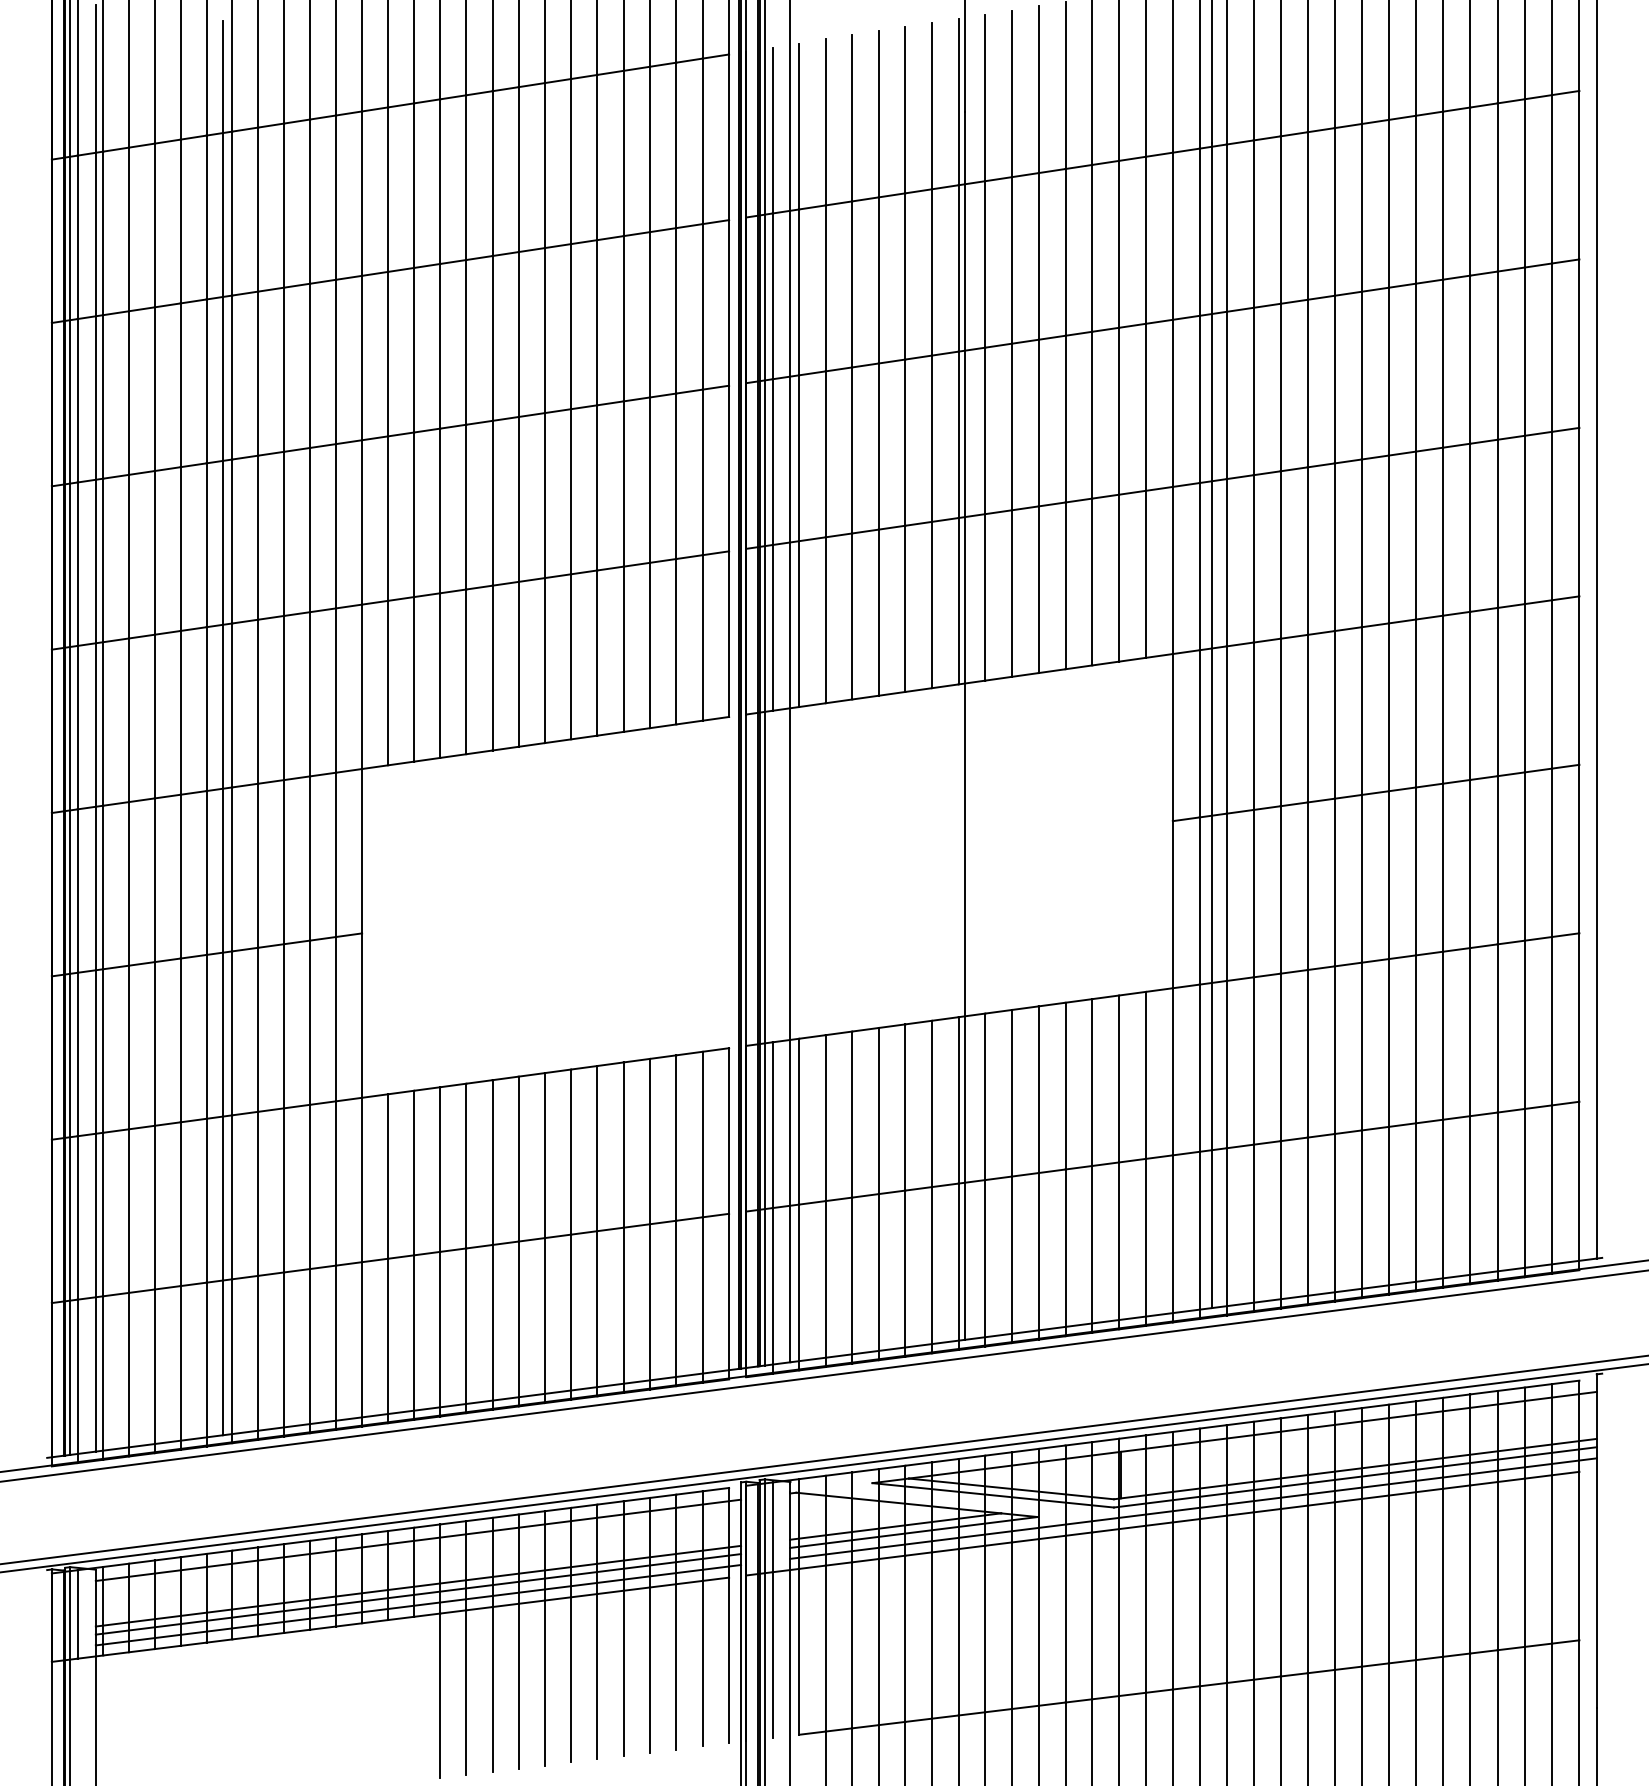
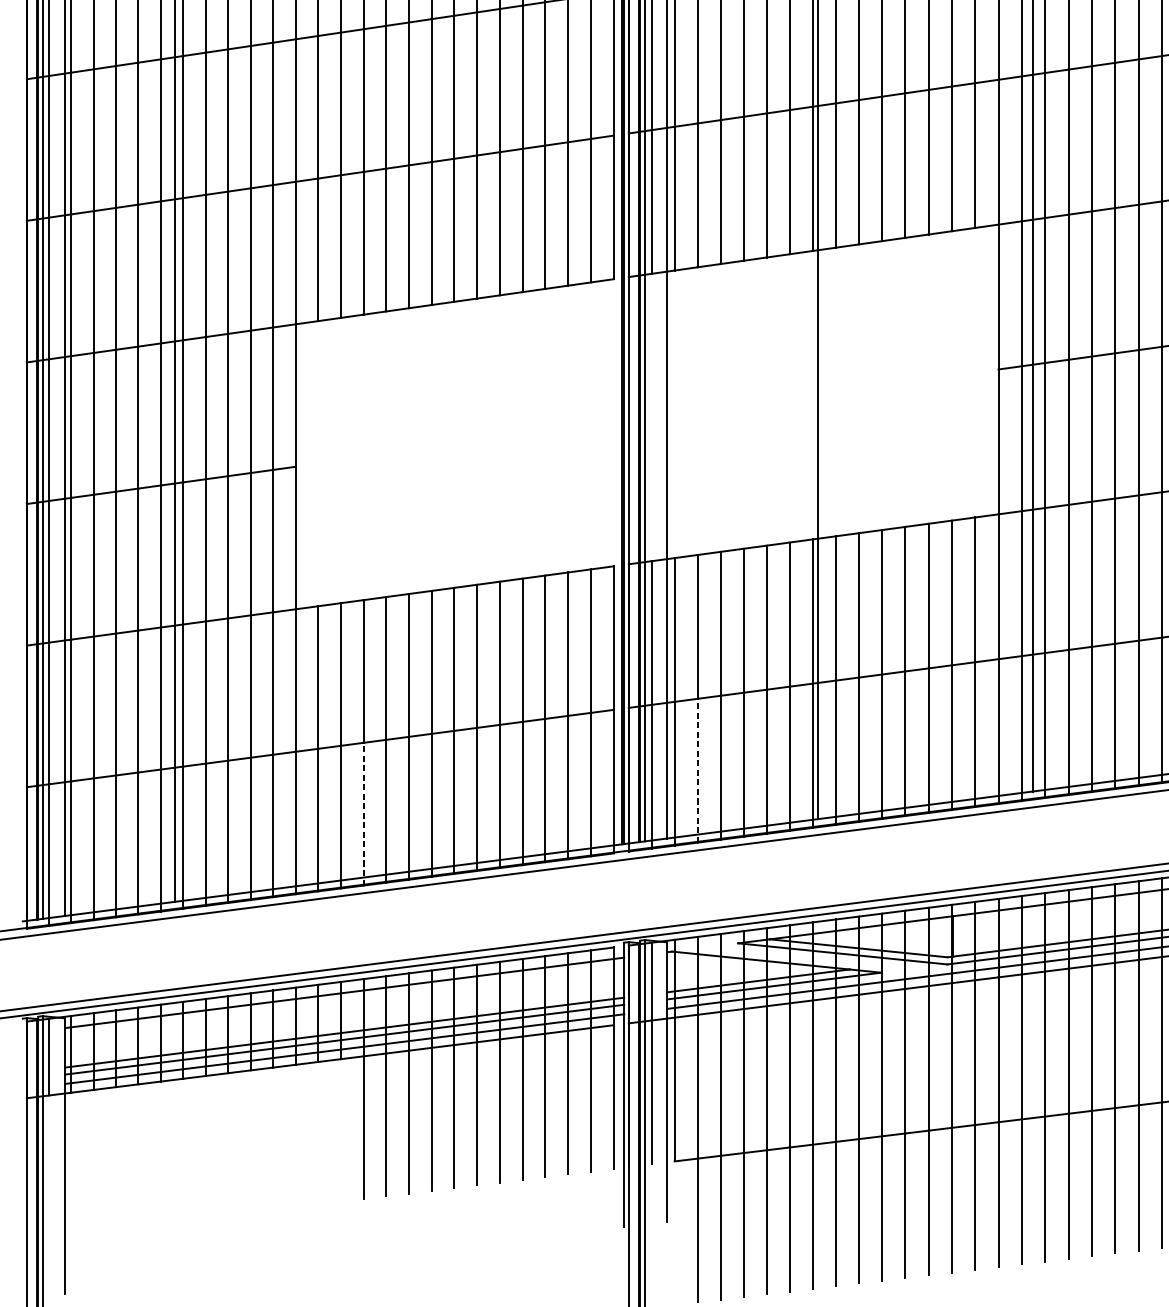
line: (825, 1284) -> (697, 771), solid -> dashed
line: (440, 1333) -> (363, 813), solid -> dashed

